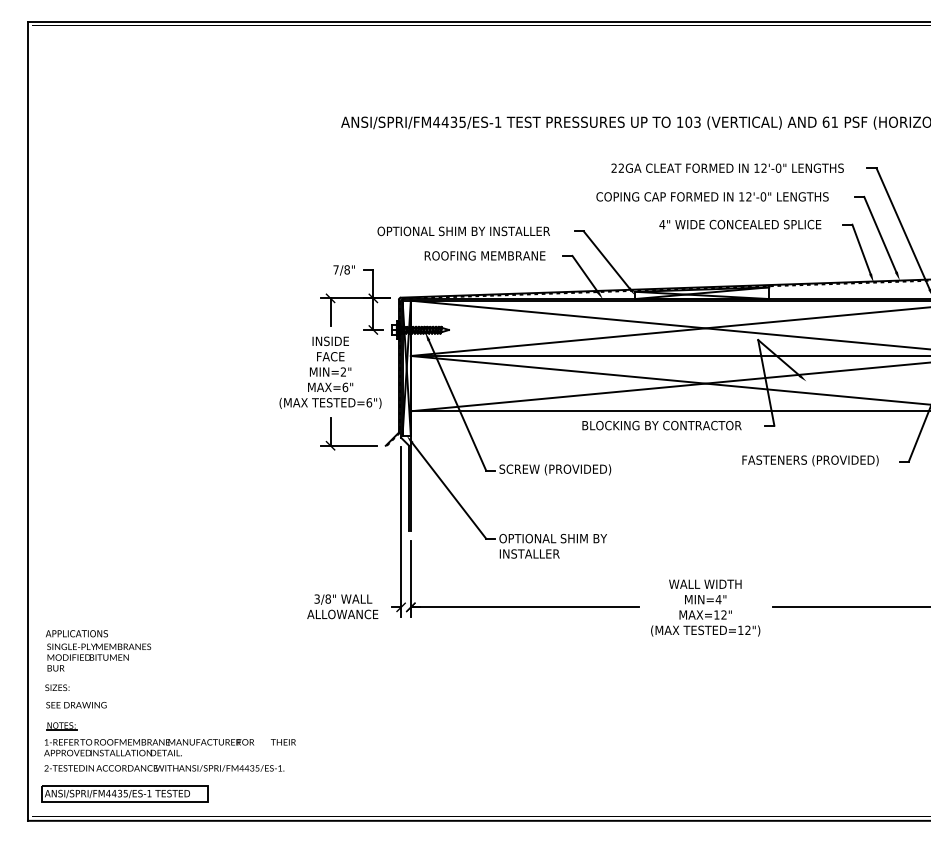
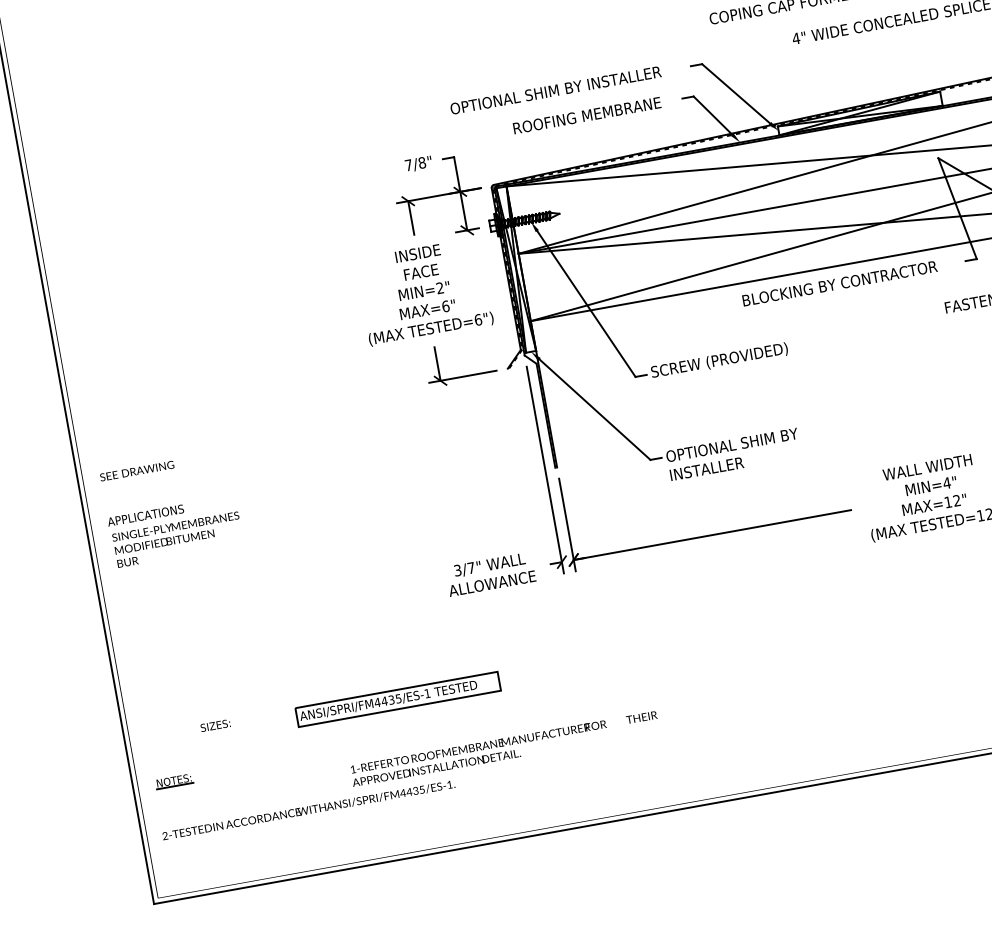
text: (327, 598) -> (470, 567), 3/8" -> 3/7"
text: (98, 650) -> (175, 531), moved
text: (57, 687) -> (215, 725), moved
text: (76, 705) -> (137, 471), moved
text: (169, 747) -> (504, 748), moved
part: (124, 793) -> (397, 698), moved

